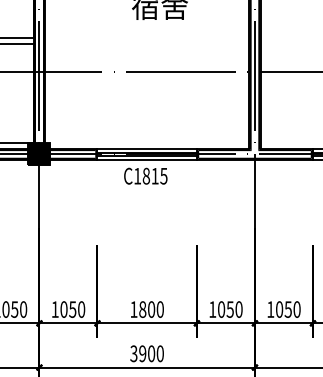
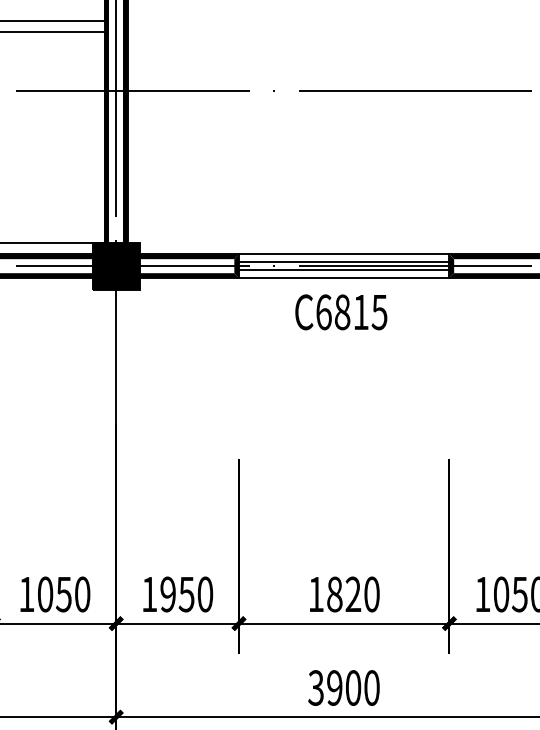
text: (137, 175) -> (323, 310), C1815 -> C6815
text: (63, 309) -> (167, 594), 1050 -> 1950
text: (151, 309) -> (353, 594), 1800 -> 1820

